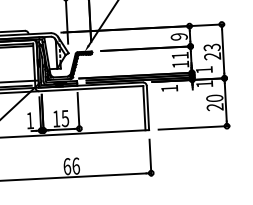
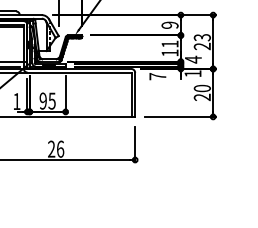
text: (204, 69) -> (193, 59), 1 -> 4
text: (169, 88) -> (157, 76), 1 -> 7
text: (55, 118) -> (42, 100), 15 -> 95
text: (67, 165) -> (51, 148), 66 -> 26

